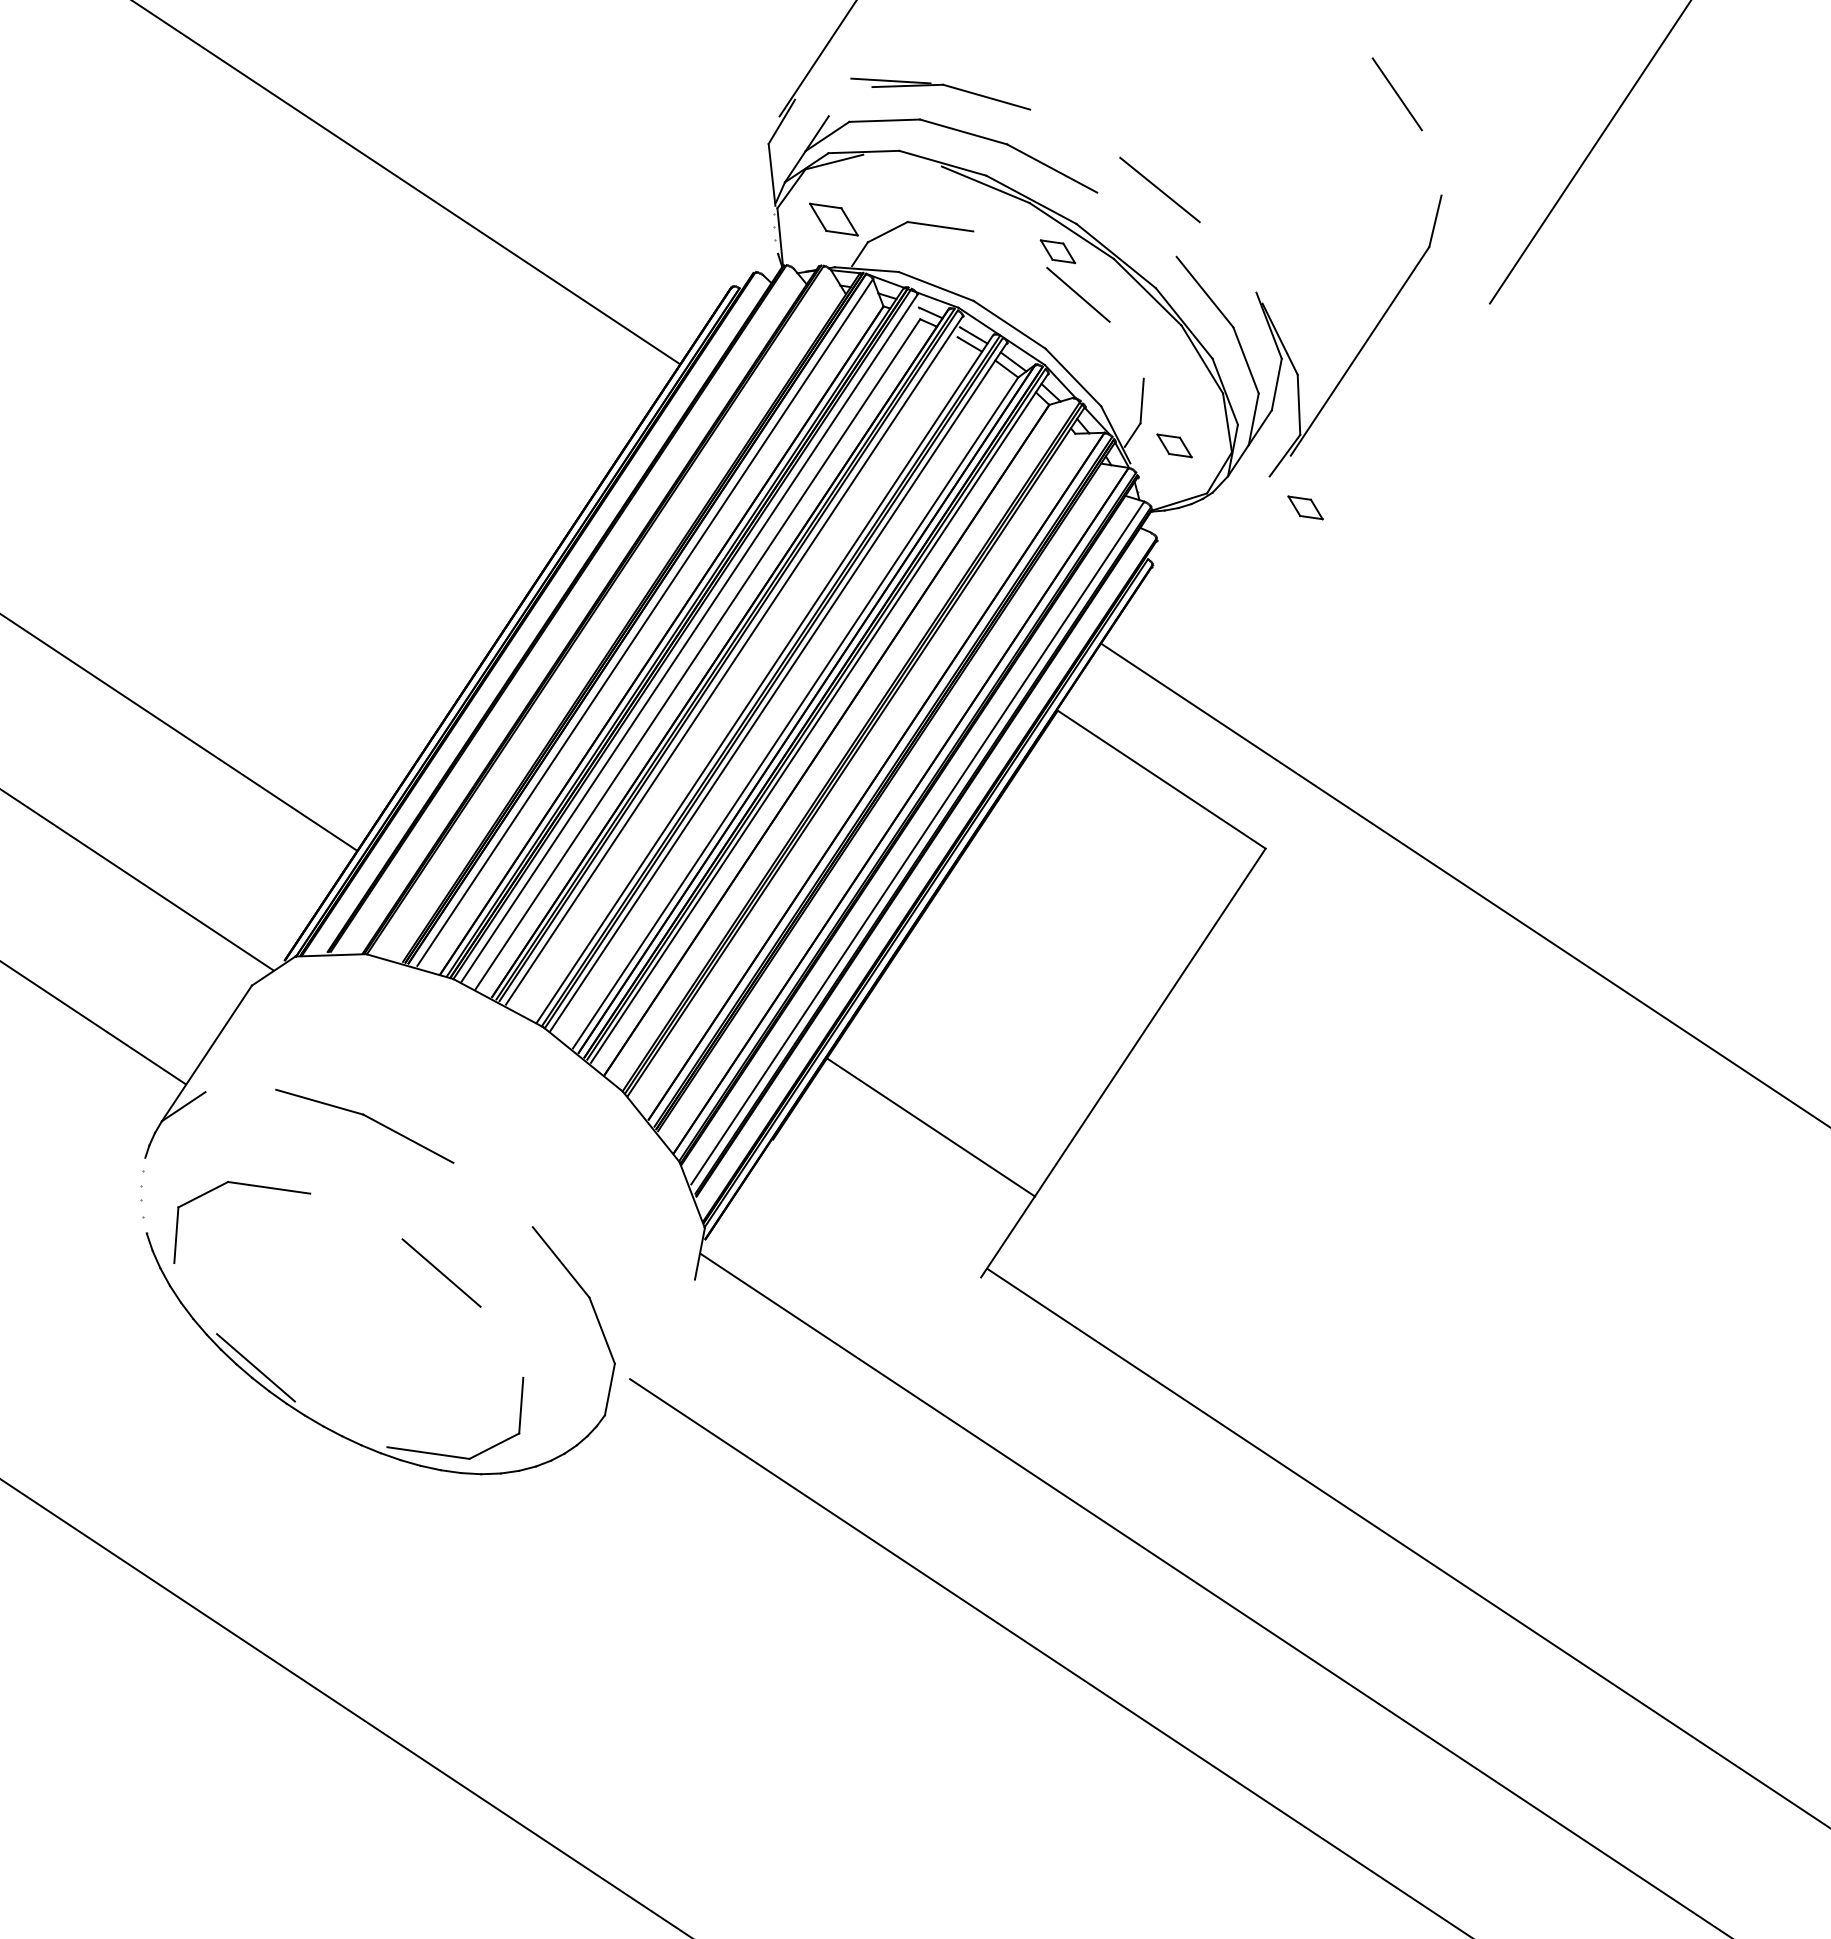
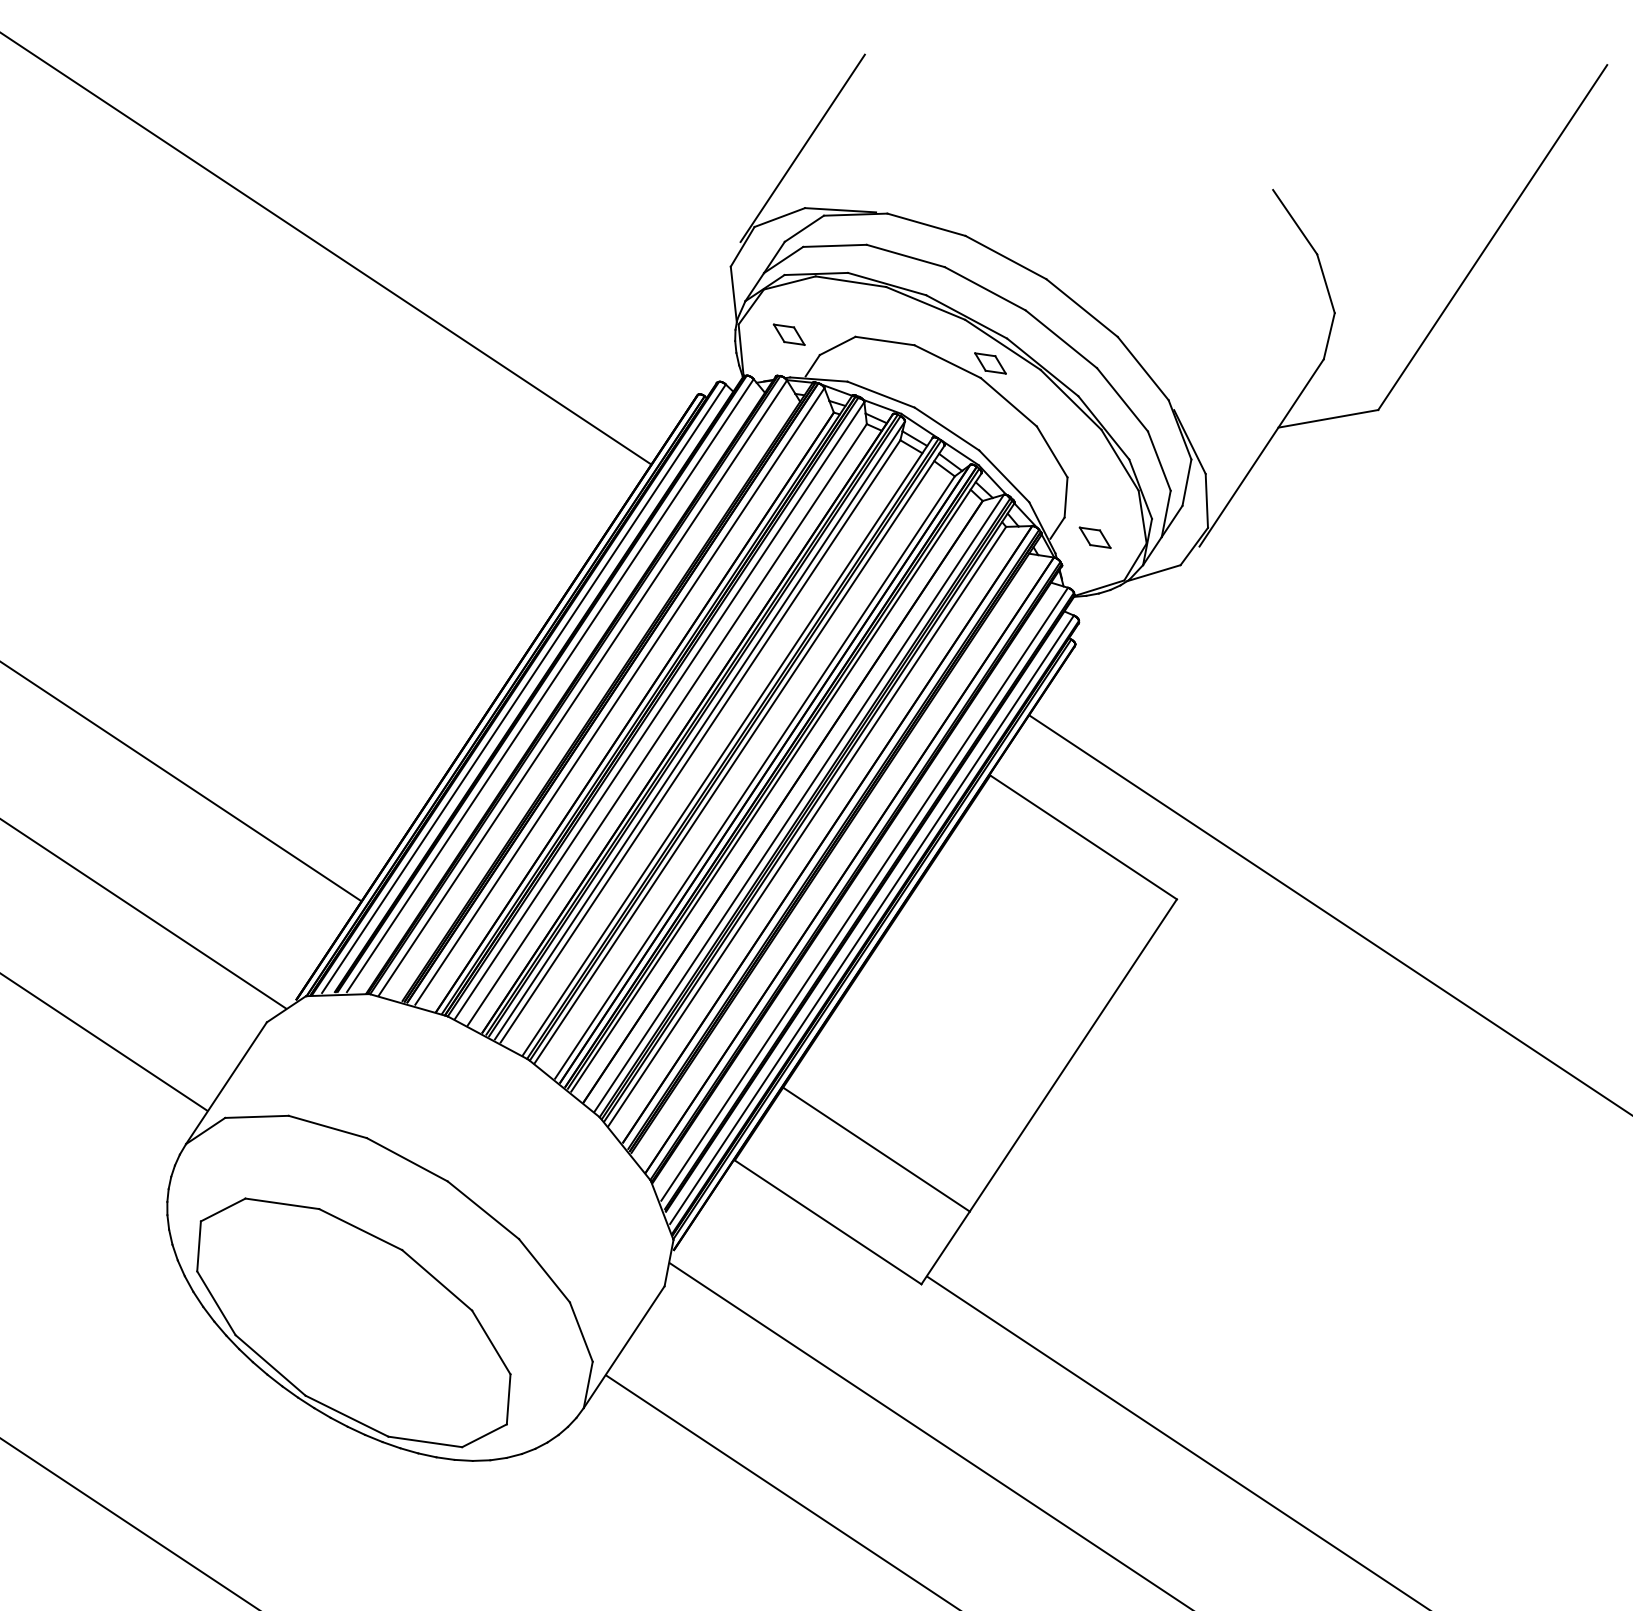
line: (823, 88) -> (779, 216), added
line: (850, 101) -> (804, 228), added
line: (1075, 133) -> (1006, 257), added
line: (902, 160) -> (850, 281), added
line: (1431, 162) -> (1325, 283), added
part: (833, 219) -> (788, 334), size x0.71
line: (1136, 224) -> (1060, 339), added
line: (1010, 249) -> (947, 361), added
line: (1227, 257) -> (1142, 368), added
line: (1433, 313) -> (1327, 418), added
line: (1126, 349) -> (1052, 451), added
line: (1239, 485) -> (1153, 573), added
part: (1305, 507) -> (1212, 593), removed
line: (567, 610) -> (550, 685), added
line: (603, 612) -> (582, 687), added
line: (538, 614) -> (524, 689), added
line: (734, 672) -> (700, 741), added
line: (844, 741) -> (798, 803), added
line: (853, 767) -> (806, 826), added
line: (925, 871) -> (871, 919), added
line: (240, 1090) -> (256, 1116), added
line: (492, 1194) -> (482, 1209), added
line: (877, 1208) -> (828, 1222), added
line: (356, 1216) -> (360, 1229), added
line: (195, 1298) -> (216, 1303), added
line: (501, 1341) -> (490, 1341), added
line: (649, 1347) -> (623, 1347), added
line: (340, 1424) -> (346, 1416), added

